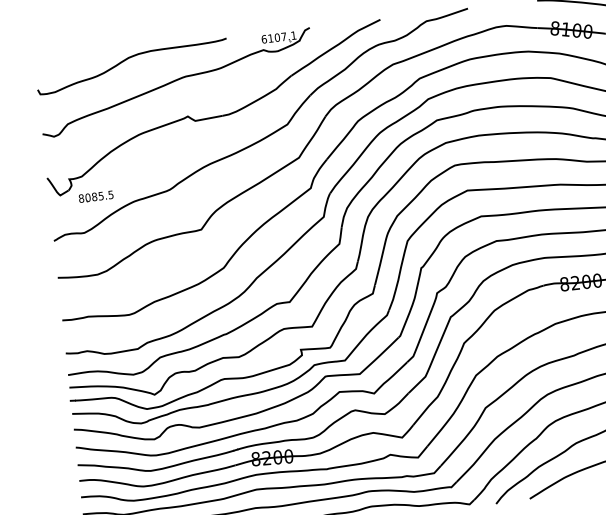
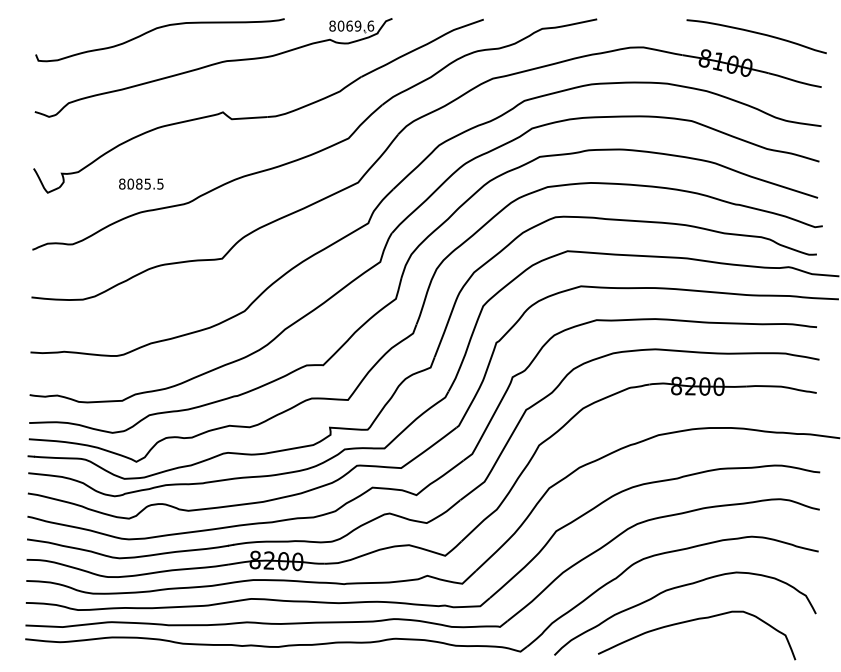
text: (278, 37) -> (351, 25), 6107.1 -> 8069.6
part: (96, 196) -> (141, 183), moved

